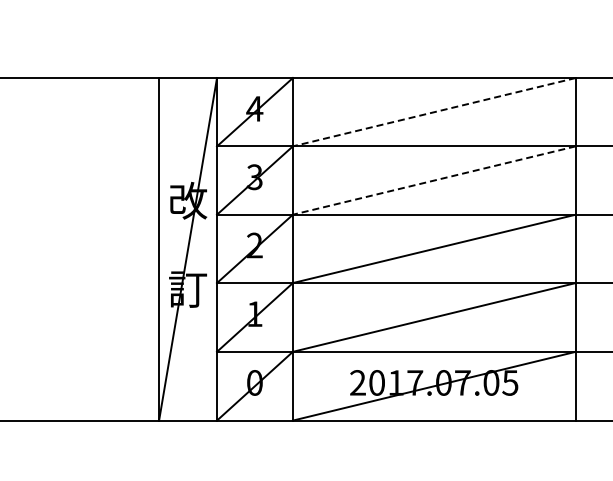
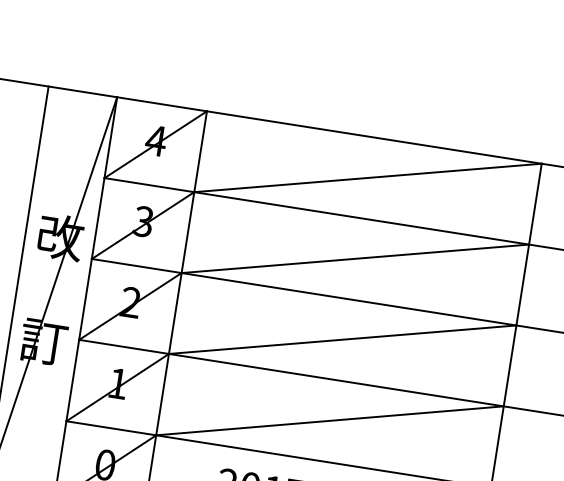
line: (434, 112) -> (368, 178), dashed -> solid
line: (434, 180) -> (355, 258), dashed -> solid

